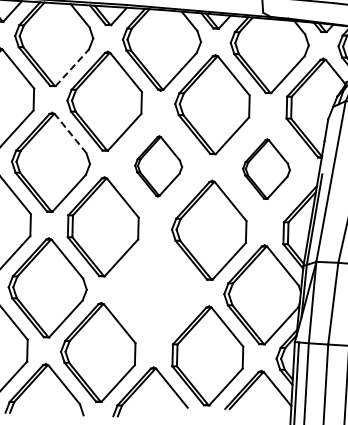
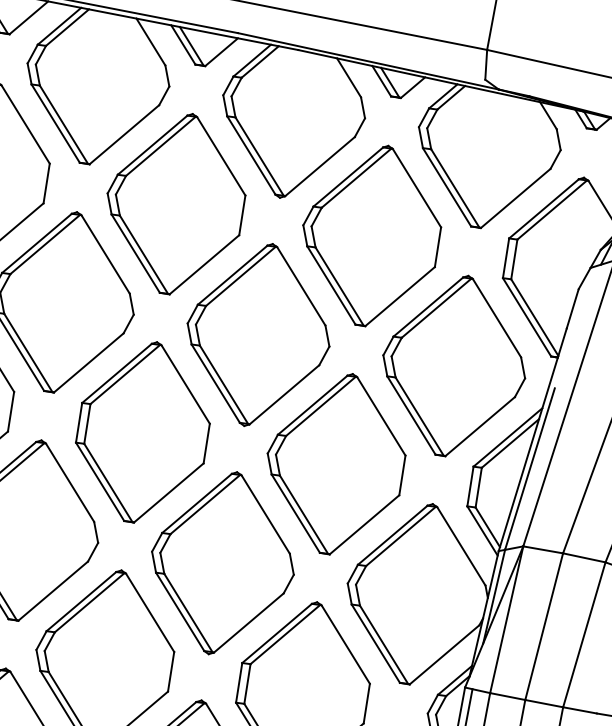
line: (72, 67) -> (124, 134), dashed -> solid
line: (70, 133) -> (105, 254), dashed -> solid
part: (158, 166) -> (258, 335), size x1.67
part: (266, 168) -> (454, 364), size x1.67
part: (155, 291) -> (222, 562), added

